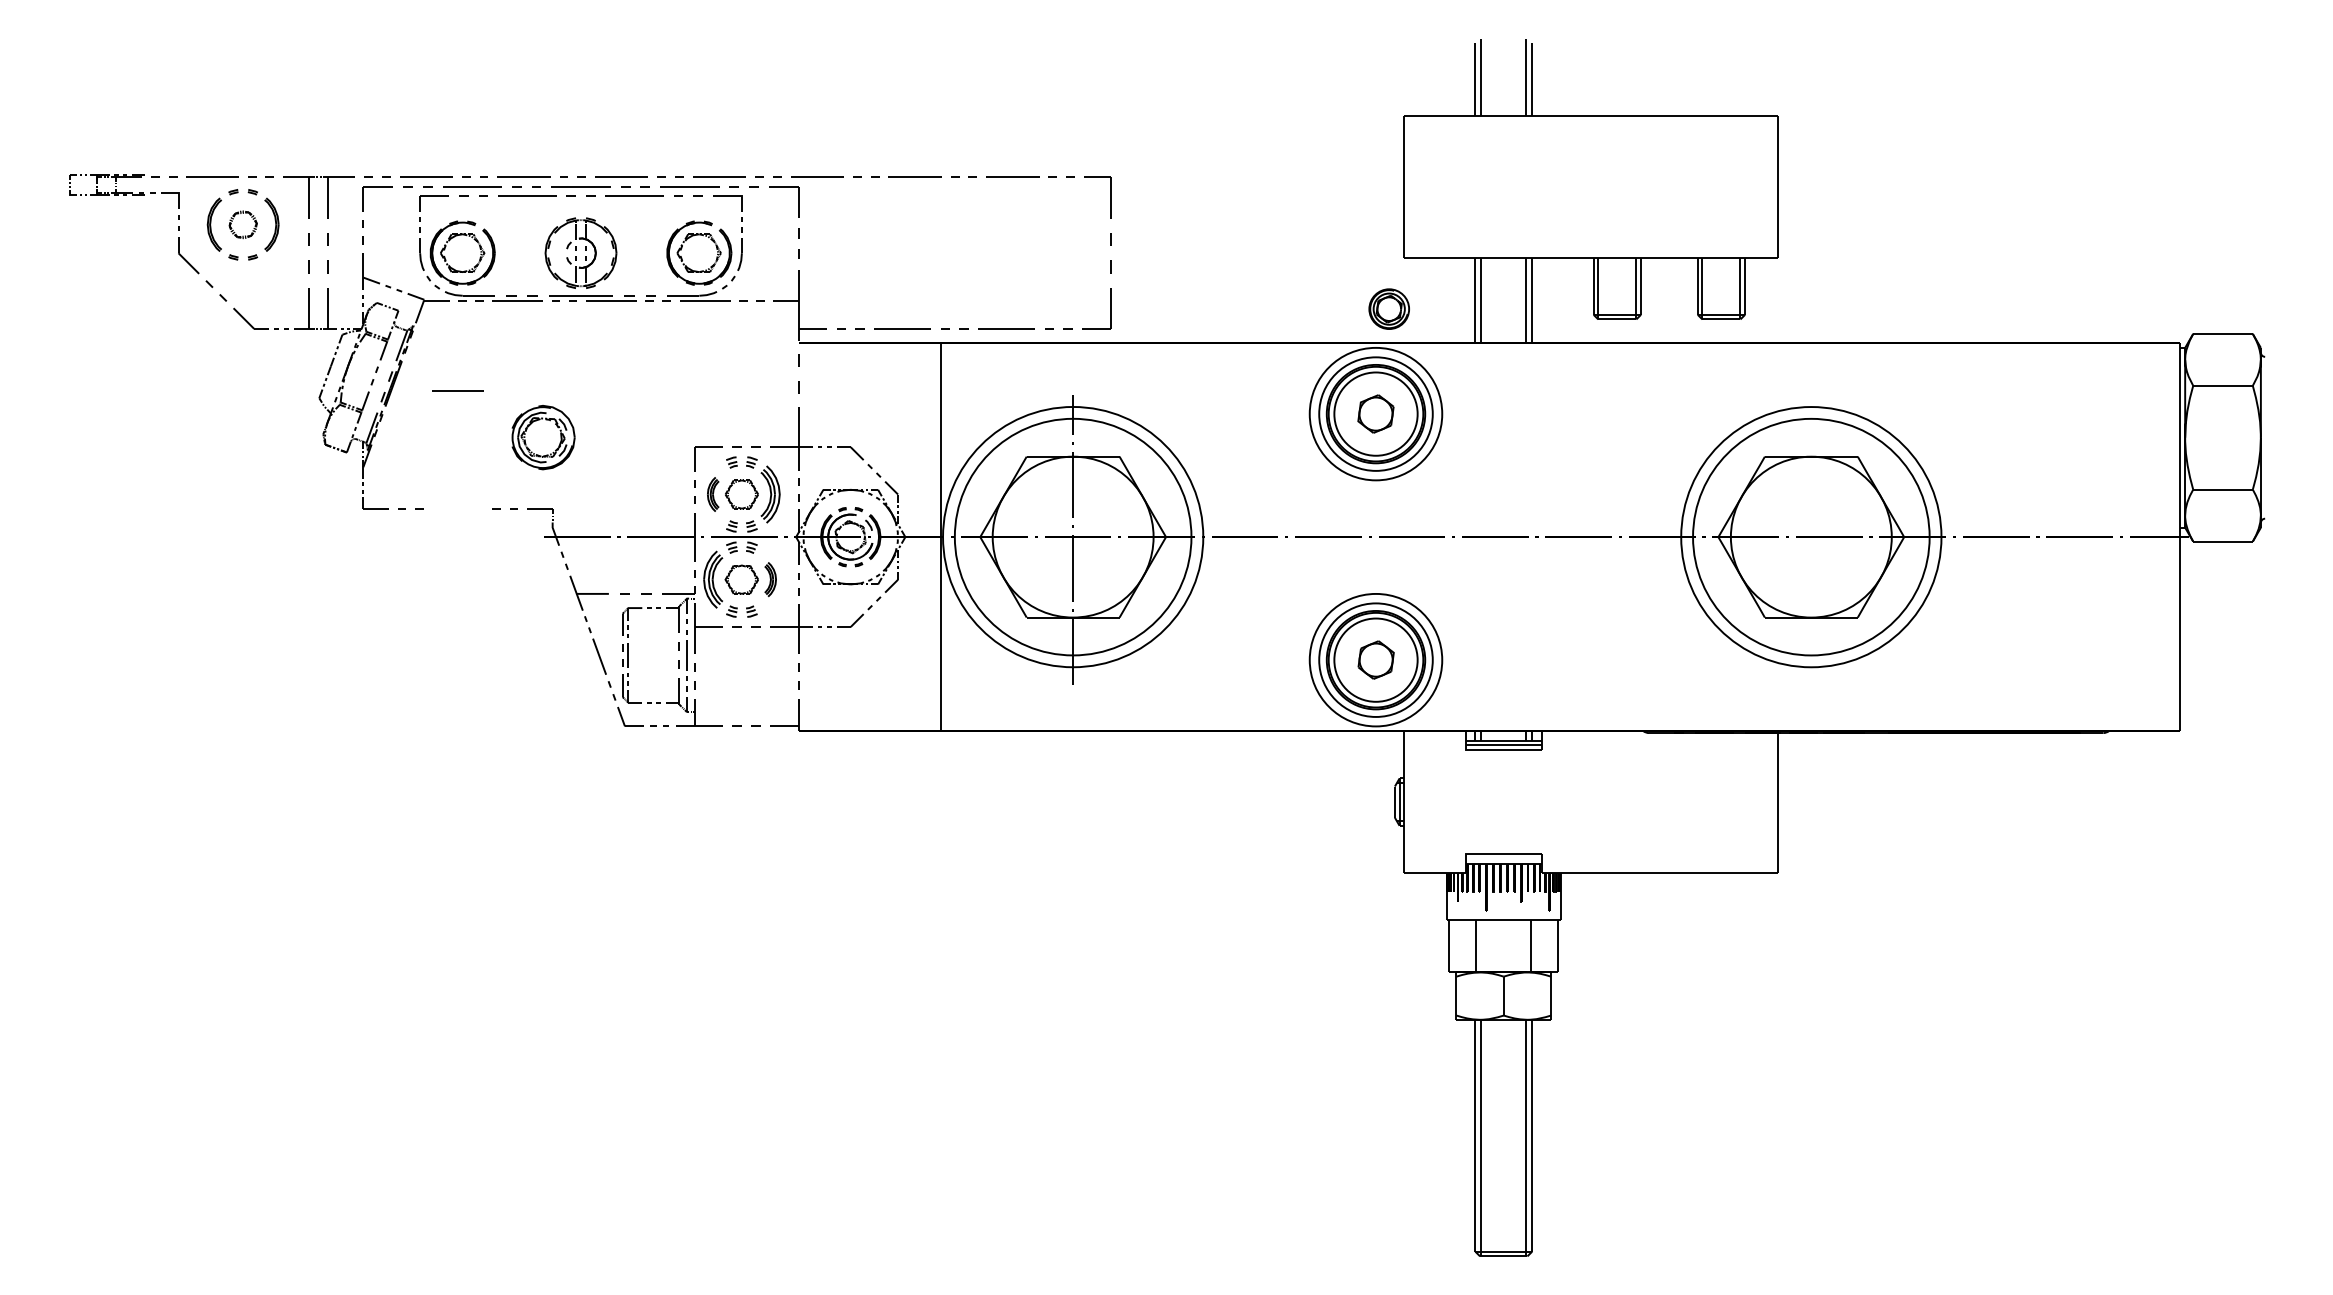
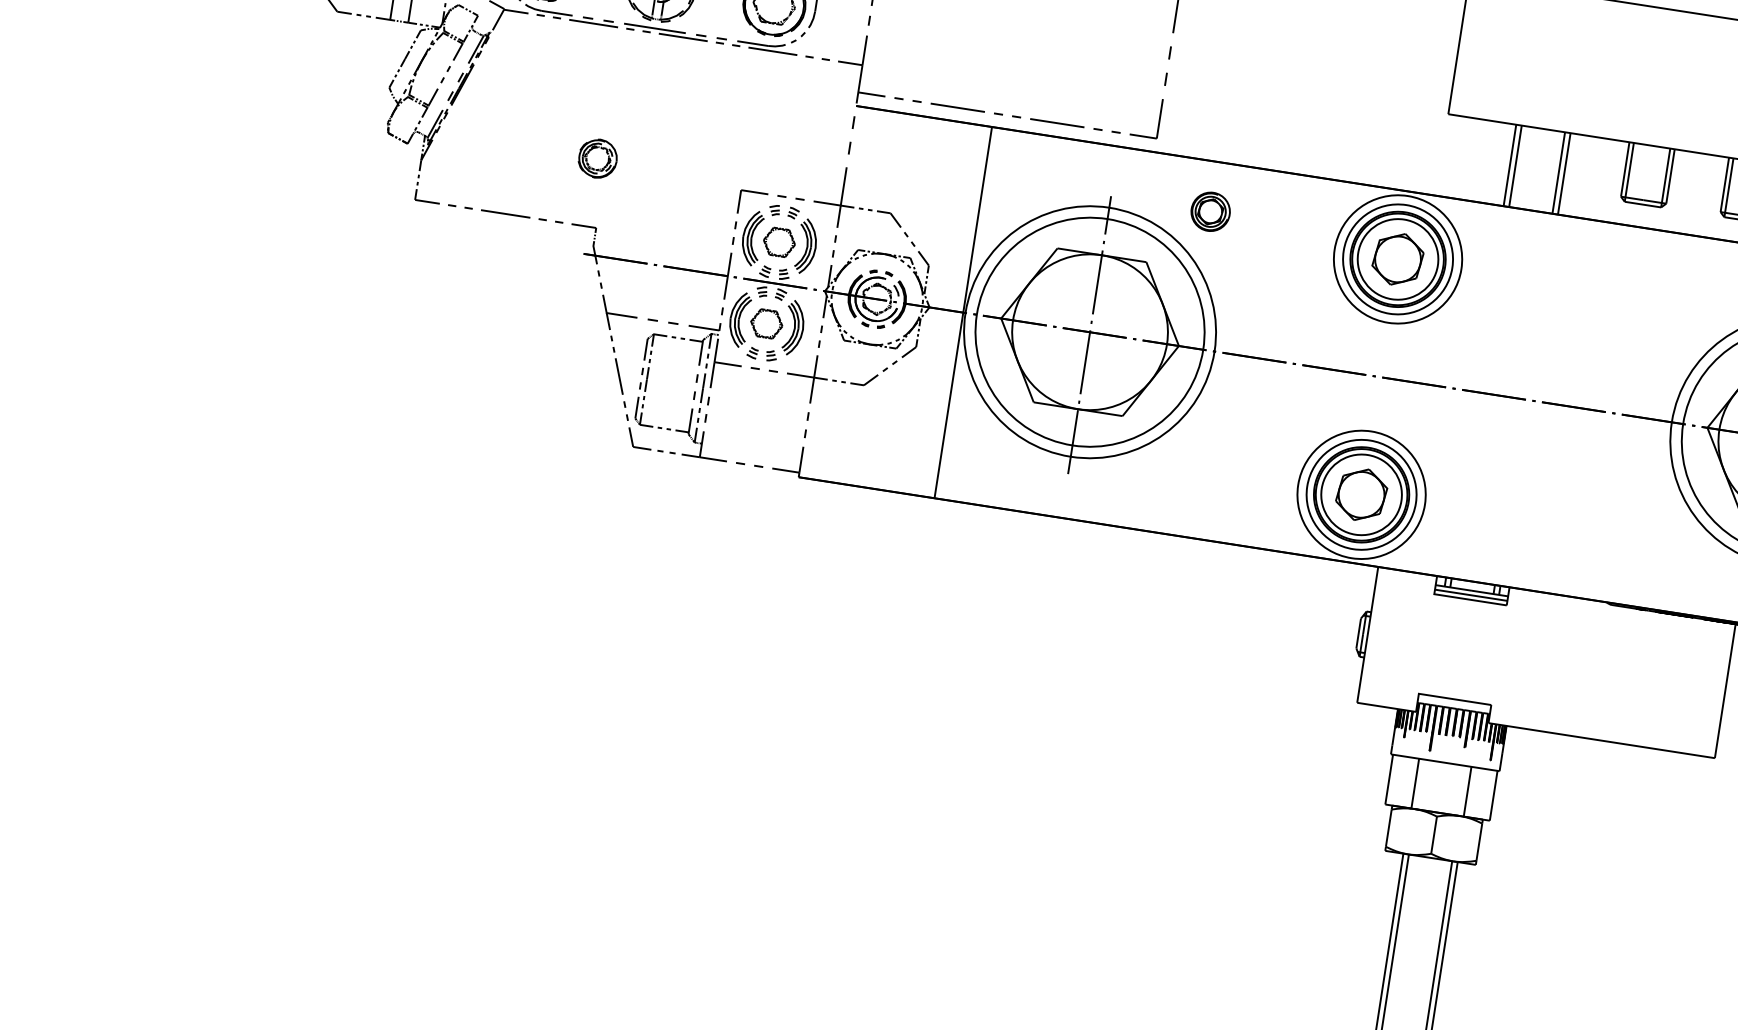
part: (1388, 308) -> (1210, 211), moved
line: (457, 390) -> (505, 213), moved
part: (1375, 413) -> (1397, 258), size x1.43
part: (543, 437) -> (598, 158), size x0.62
part: (713, 494) -> (752, 238), size x1.67
part: (770, 579) -> (794, 327), size x1.67
part: (1376, 659) -> (1362, 494), size x1.43

